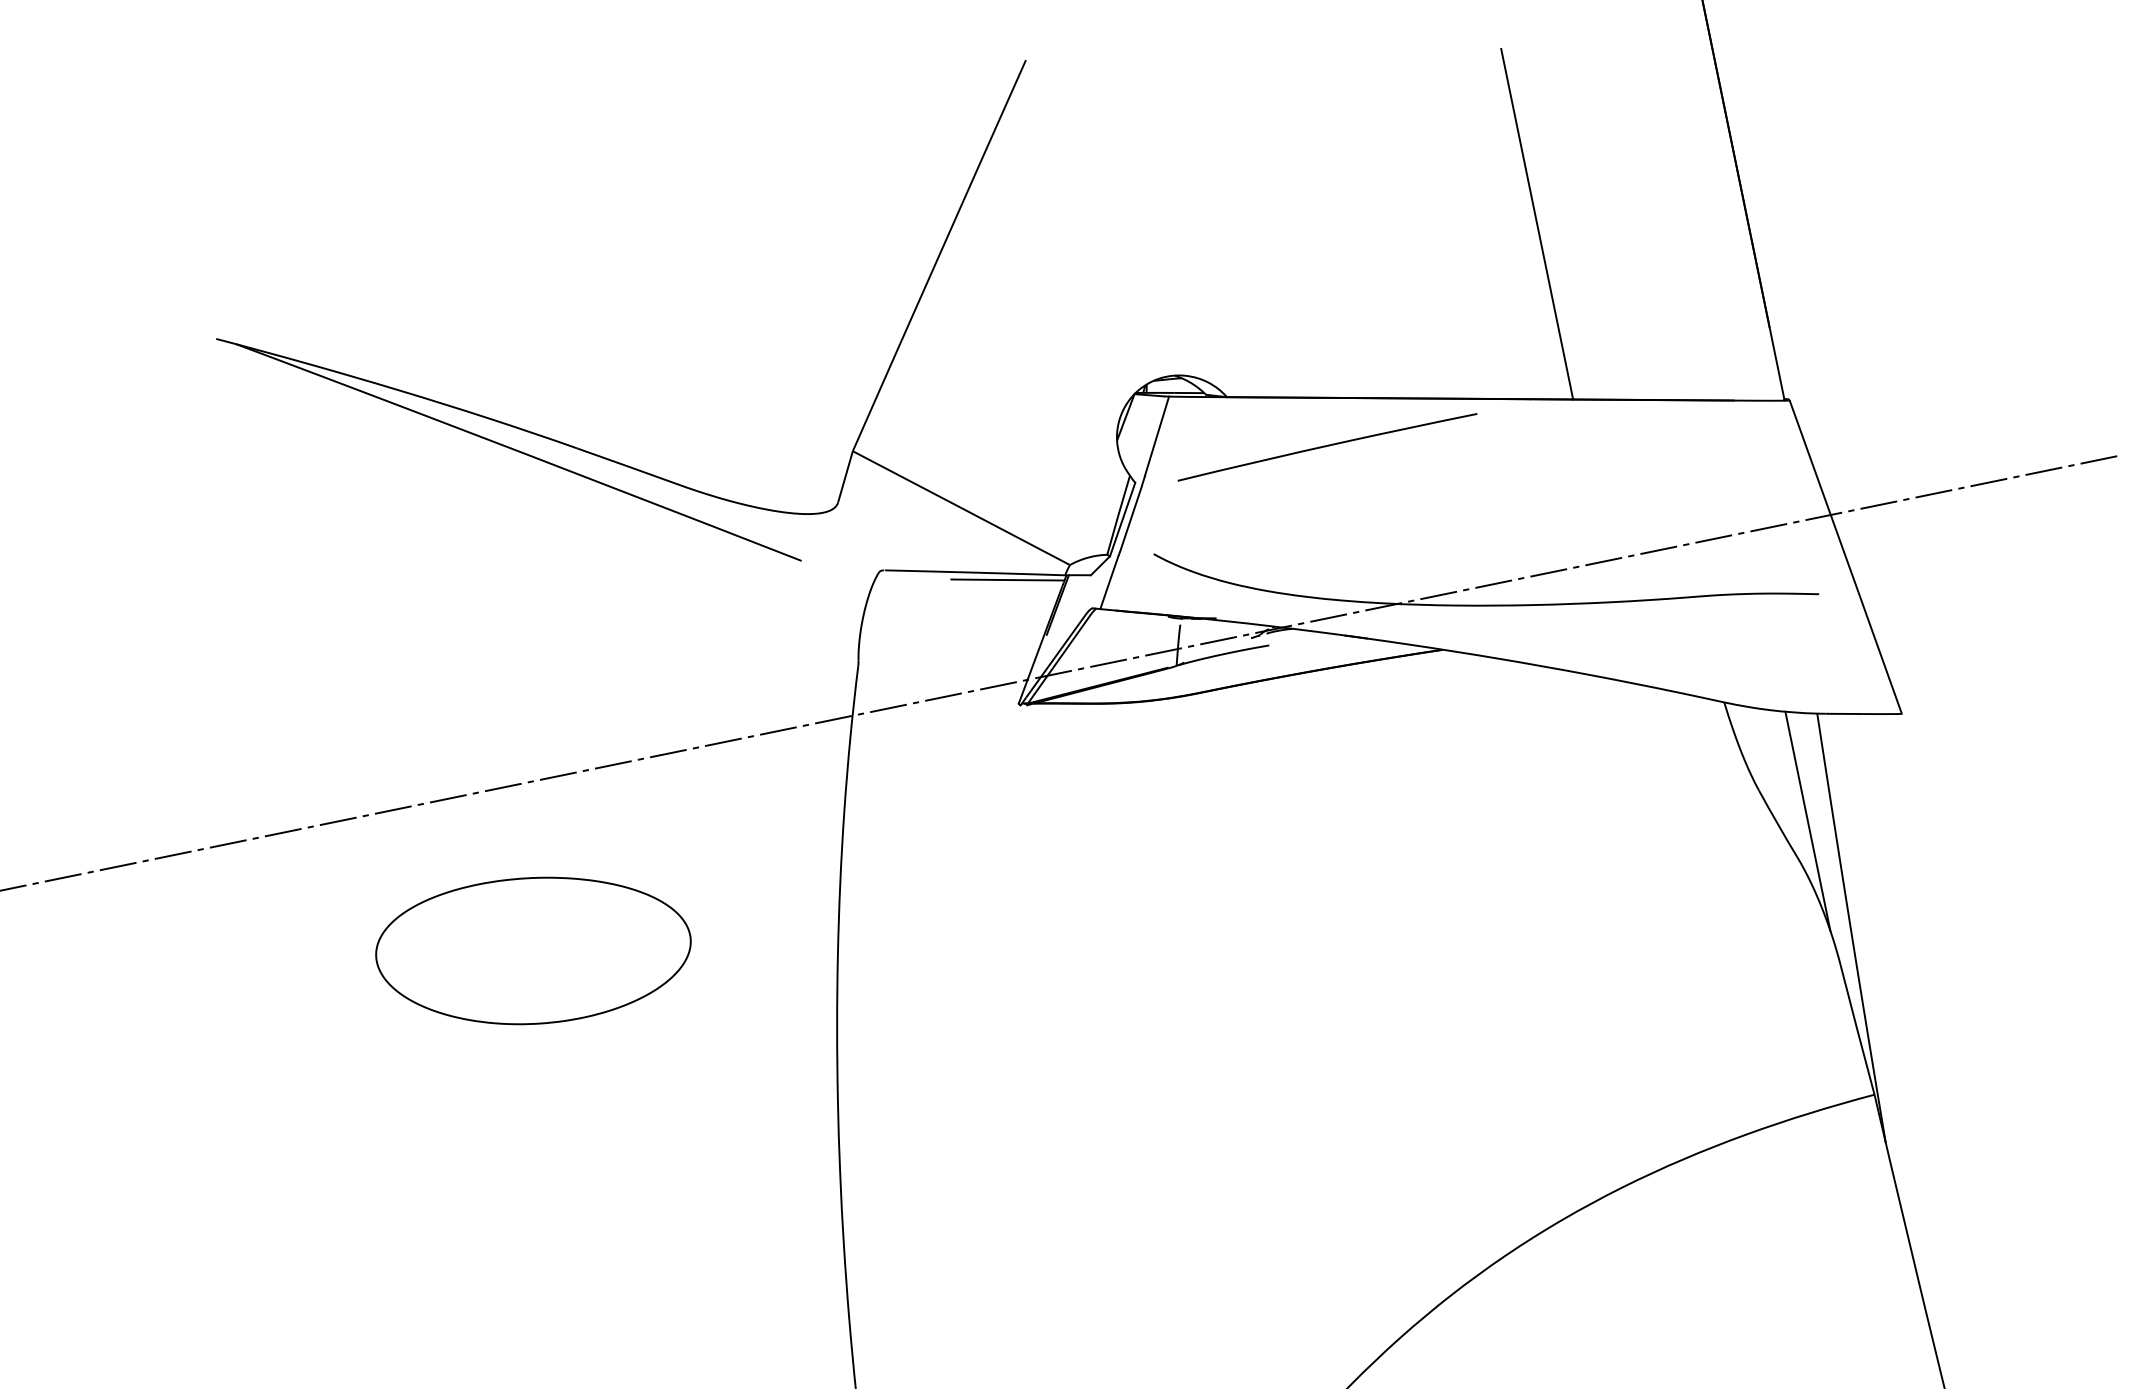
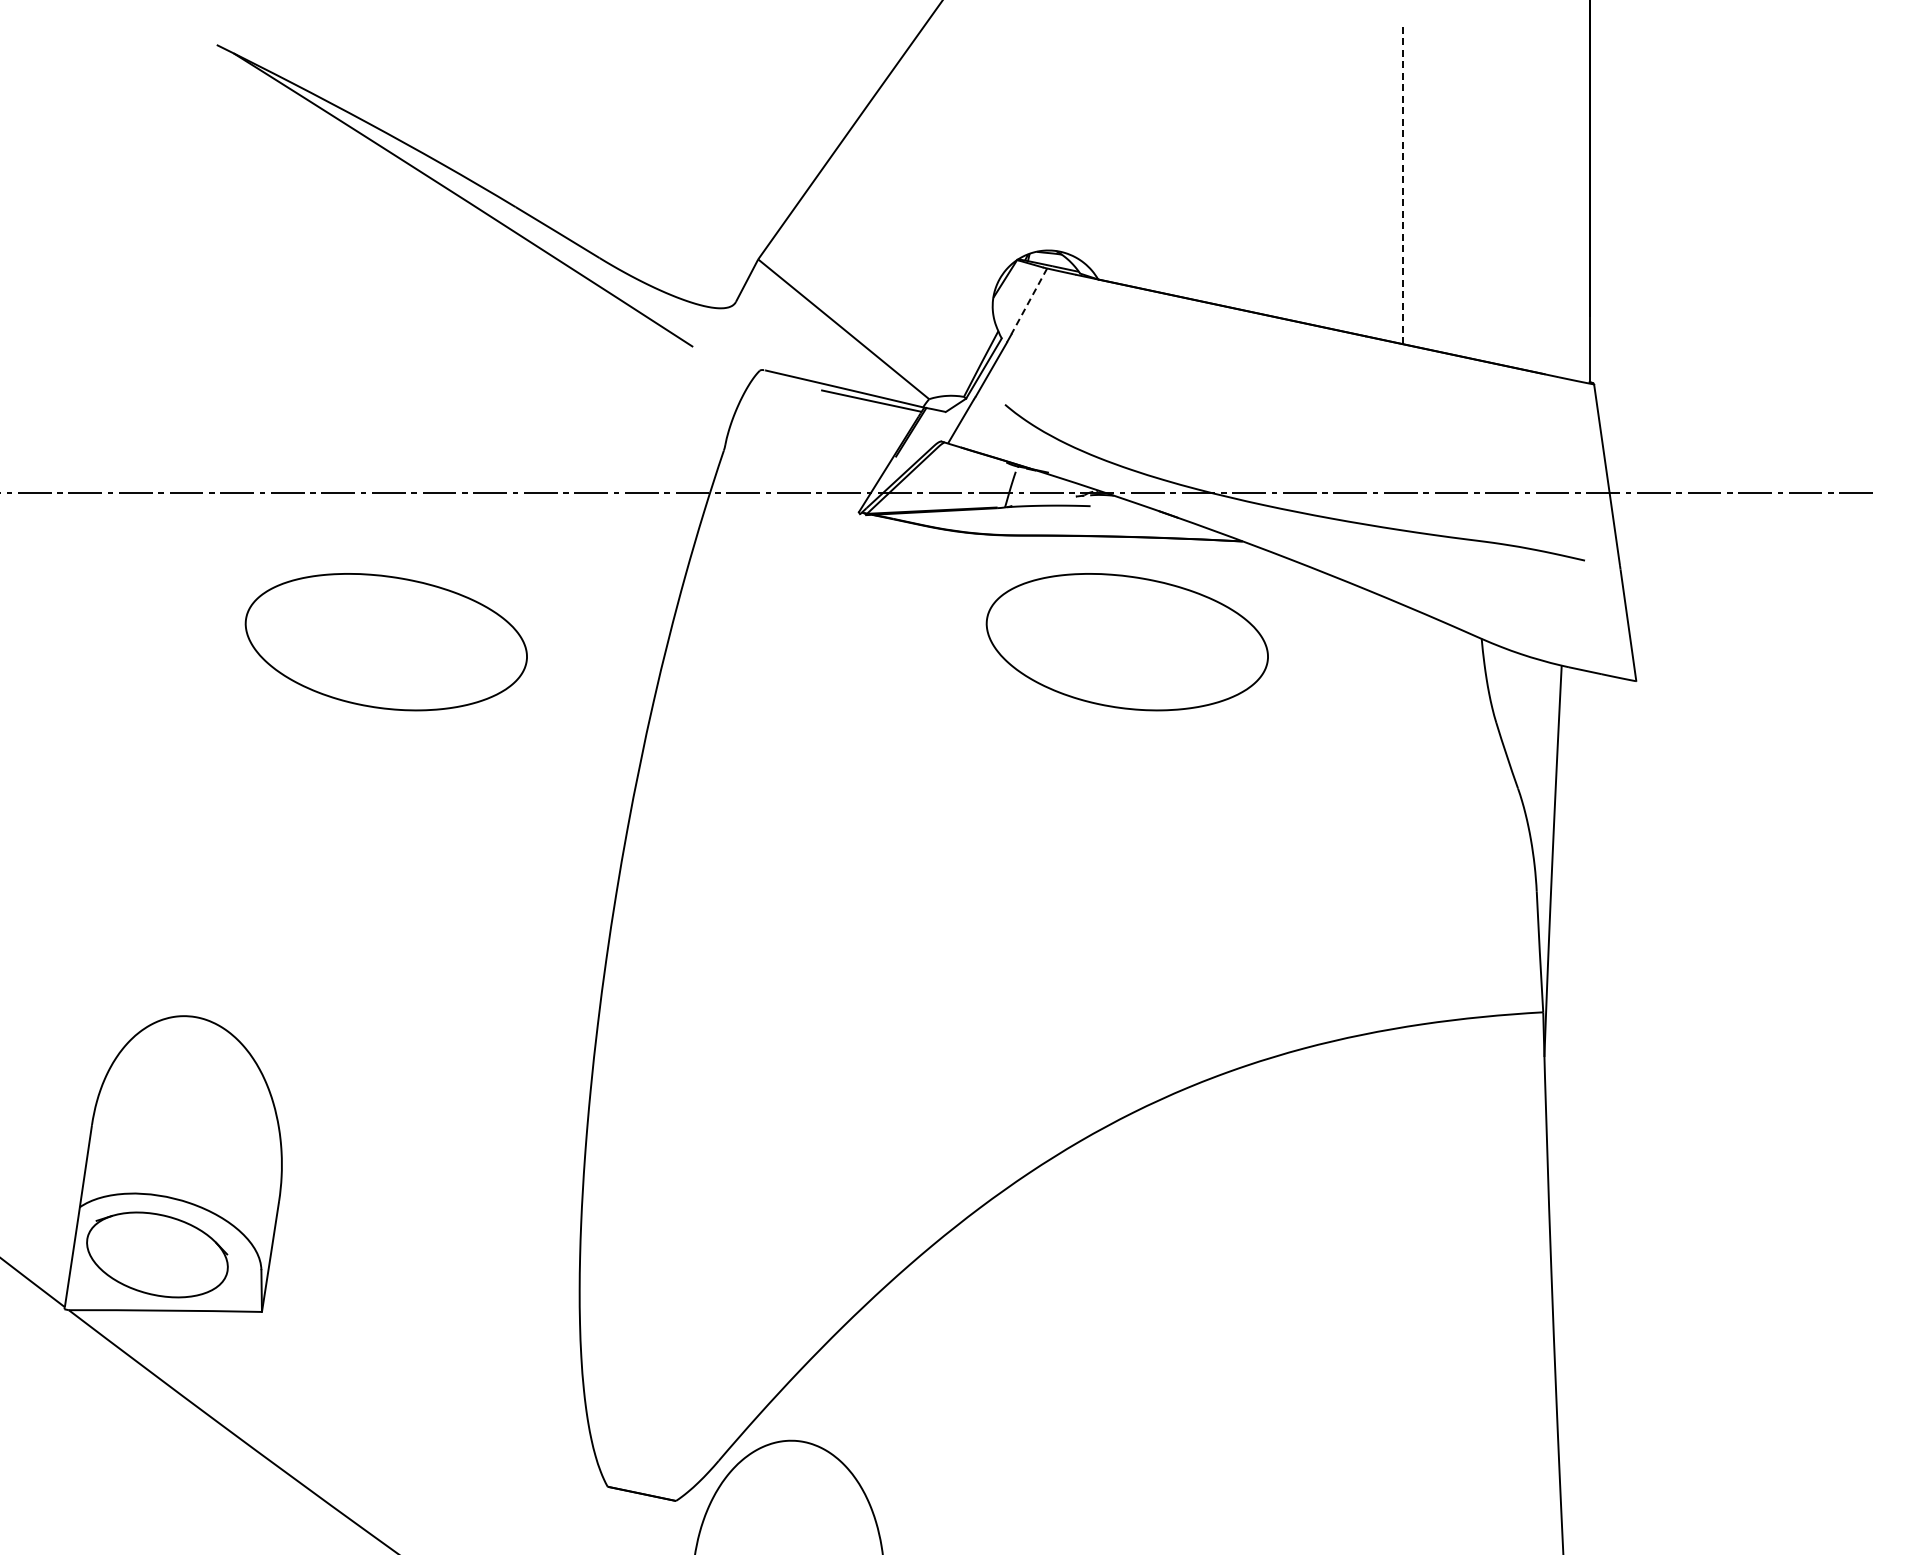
line: (1537, 223) -> (1403, 182), solid -> dashed
line: (1157, 436) -> (1029, 301), solid -> dashed
curve: (1327, 446) -> (1177, 341), removed
part: (1338, 785) -> (1126, 642), added
line: (1807, 820) -> (1533, 758), removed

